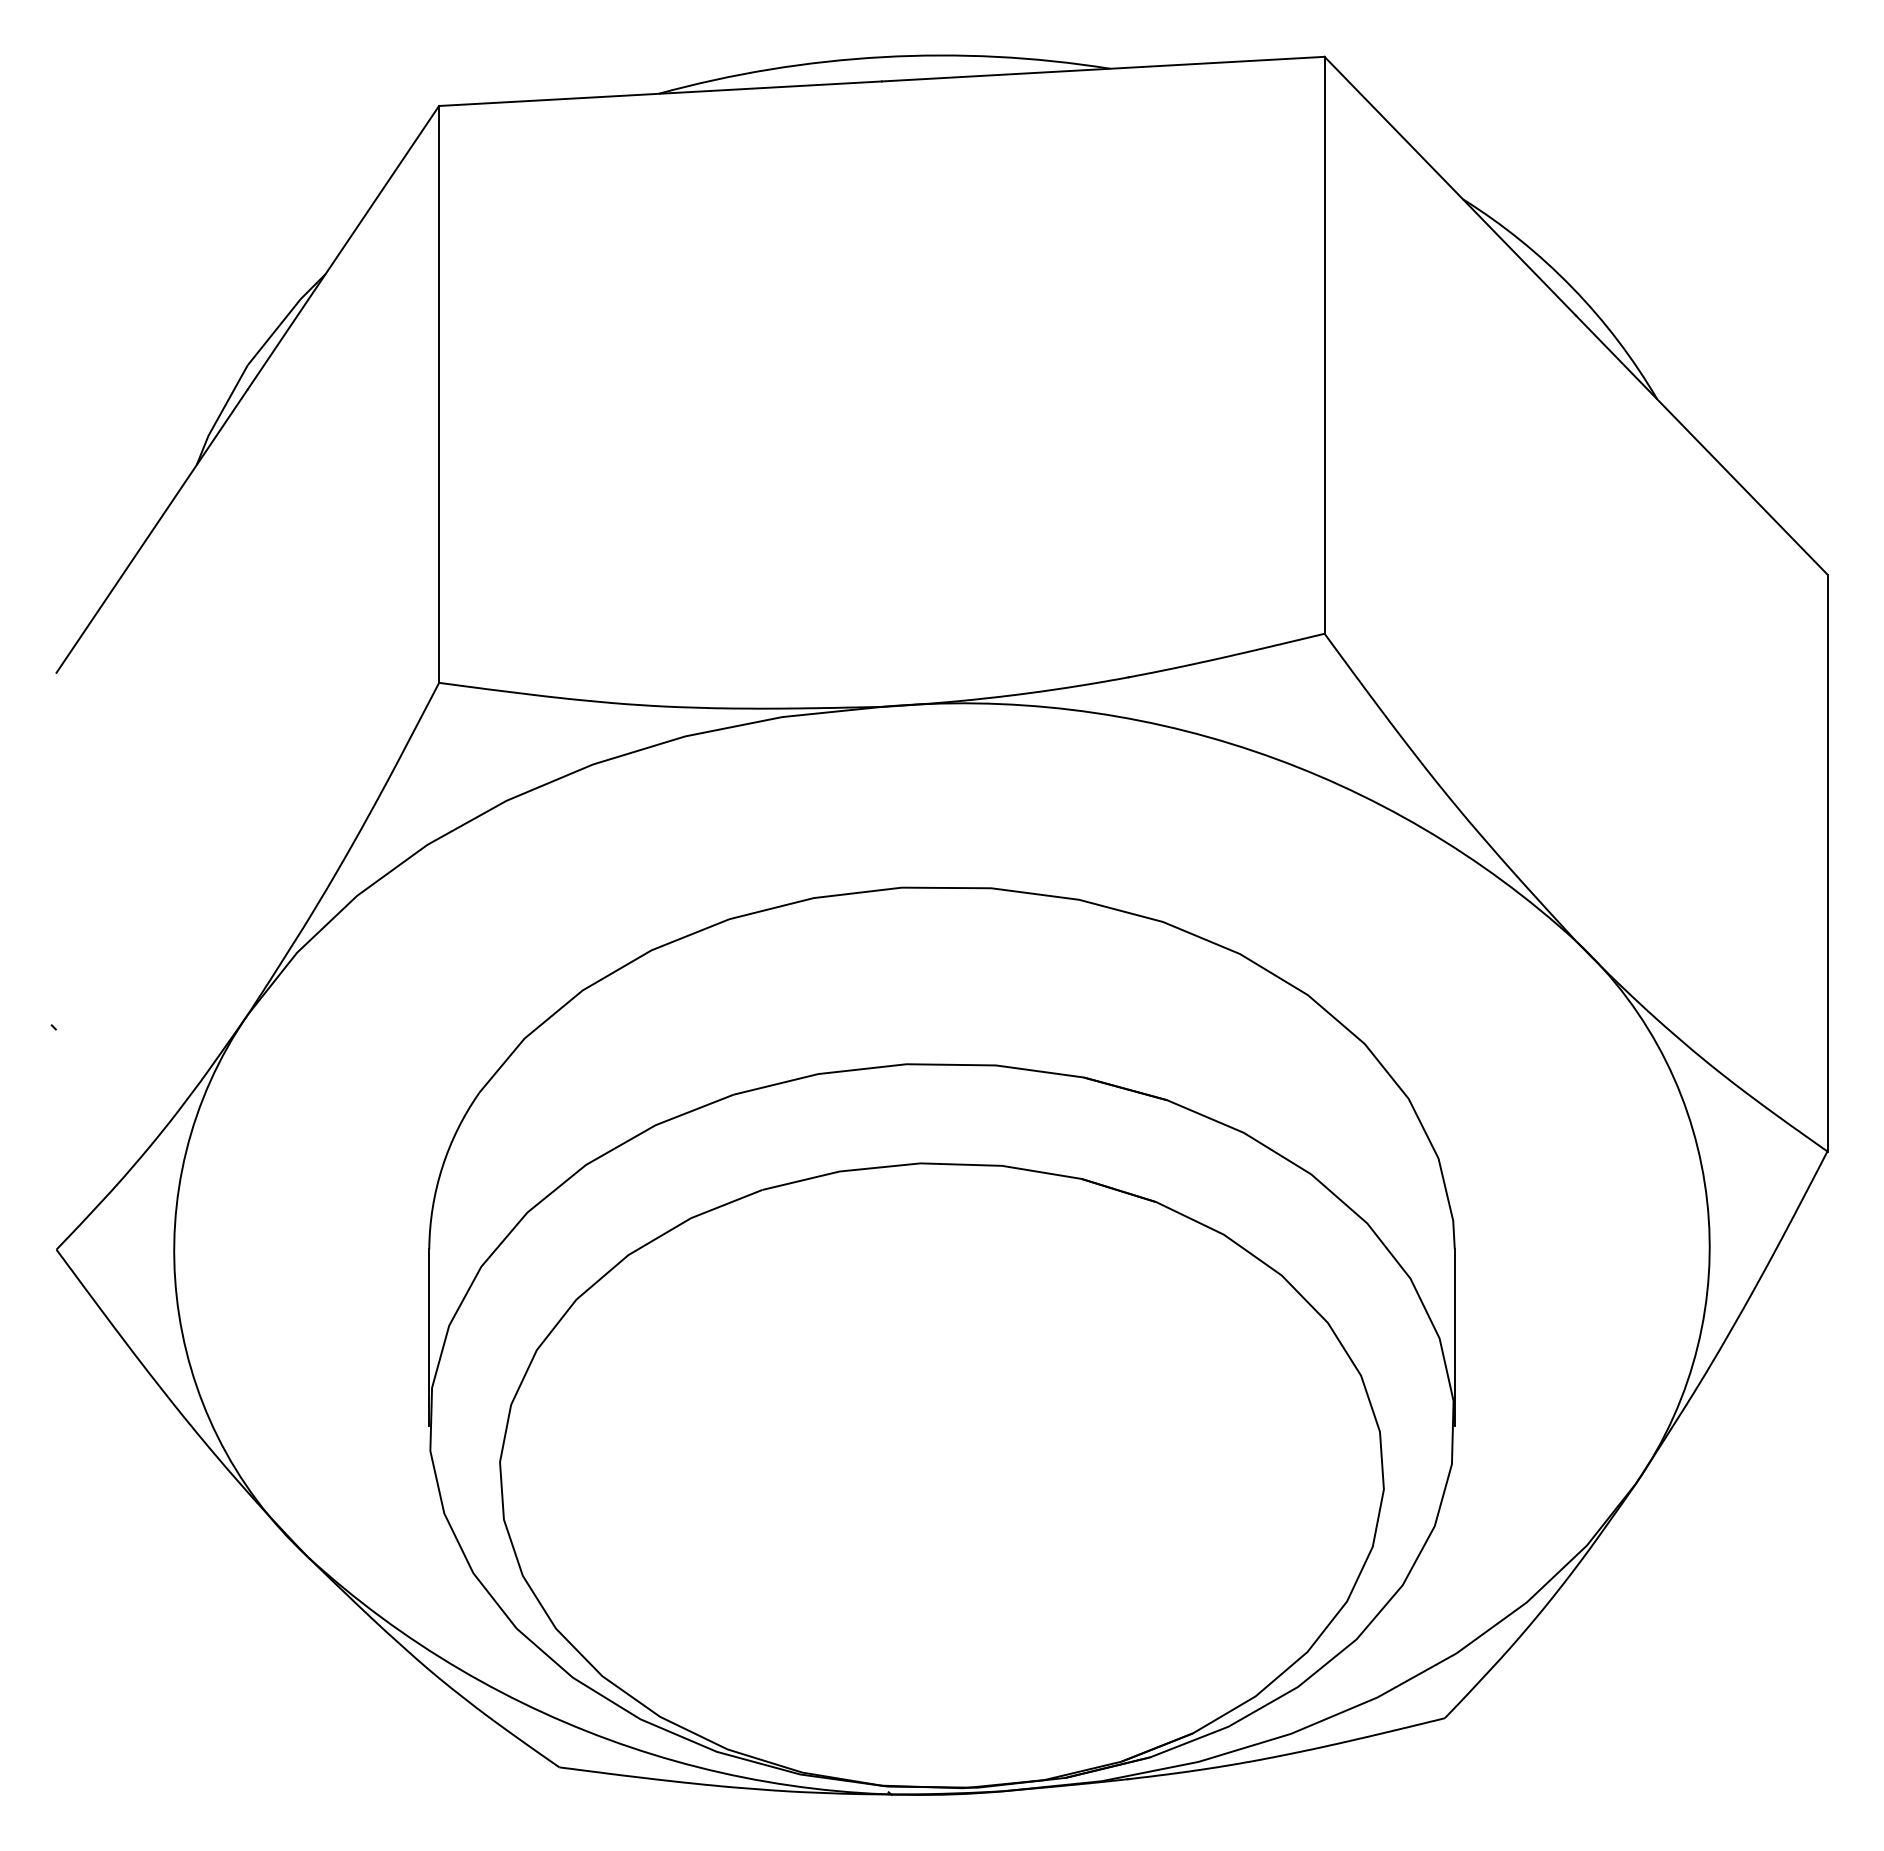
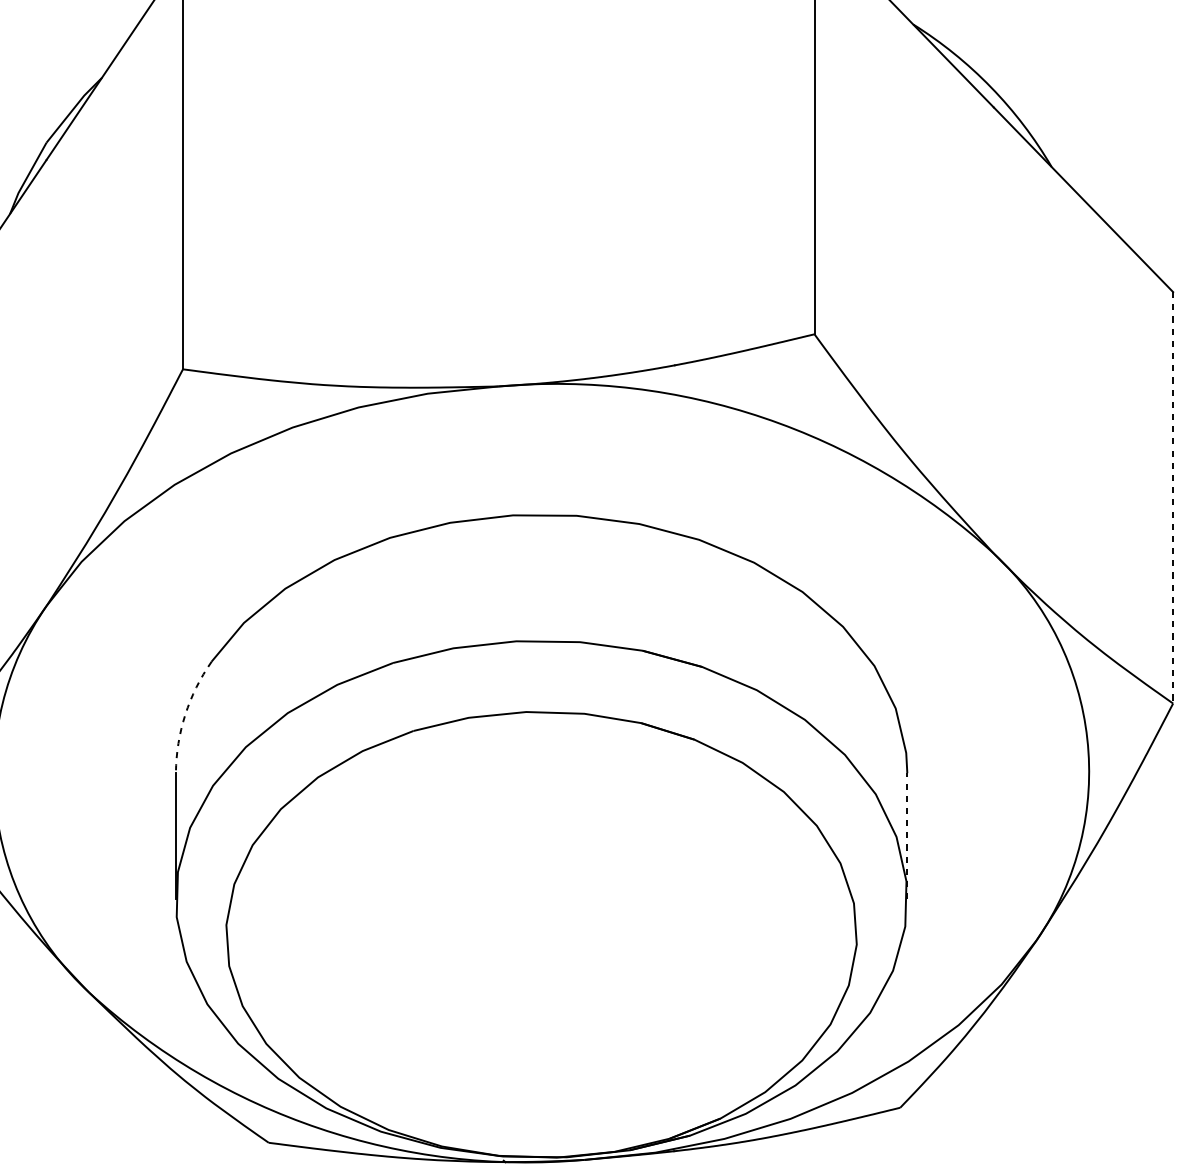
line: (1827, 863) -> (1173, 498), solid -> dashed
arc: (442, 1167) -> (185, 714), solid -> dashed
line: (1454, 1337) -> (907, 836), solid -> dashed

